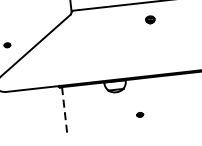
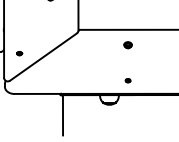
part: (149, 20) -> (127, 45), moved
line: (65, 110) -> (63, 115), dashed -> solid
part: (139, 114) -> (127, 80), moved

